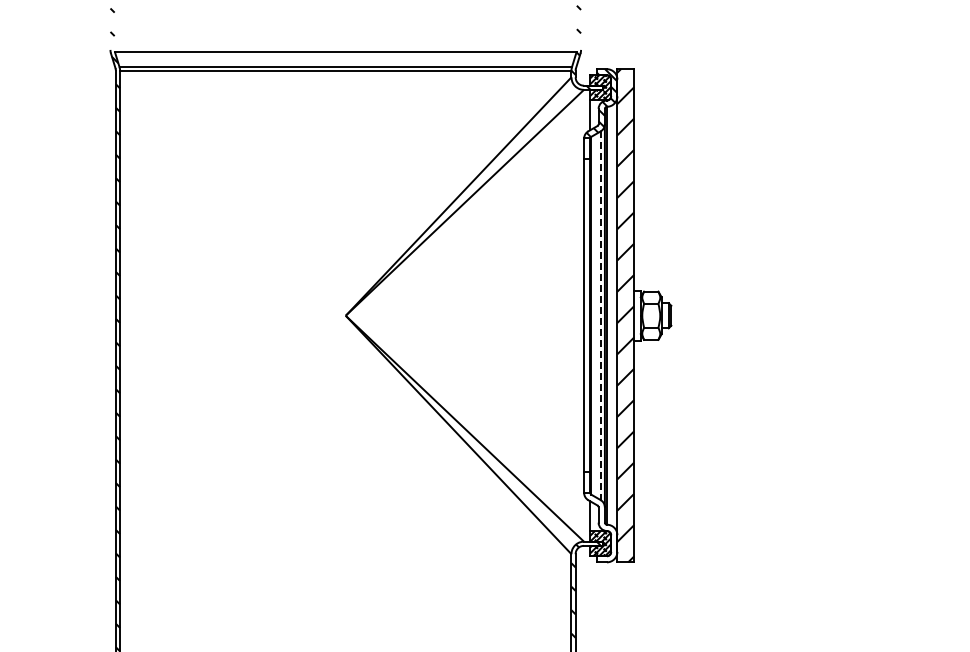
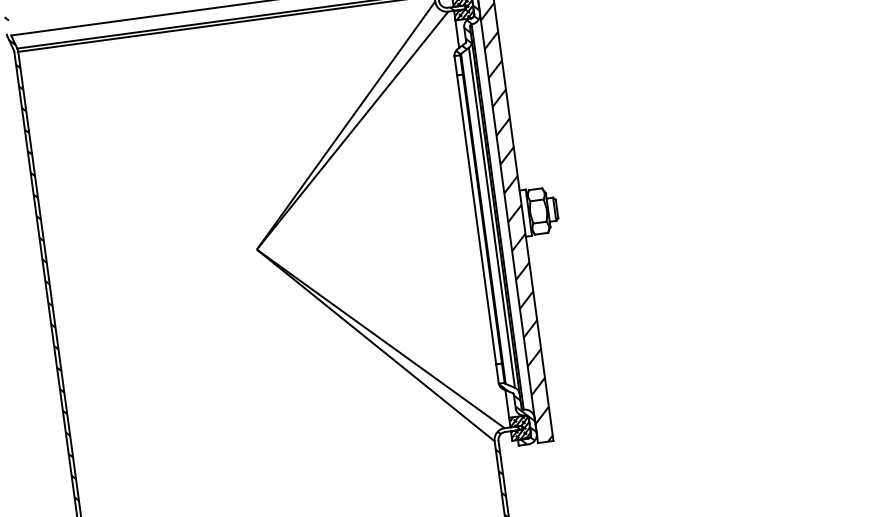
line: (600, 316) -> (491, 218), dashed -> solid
hatch: (600, 527) -> (518, 413), added

